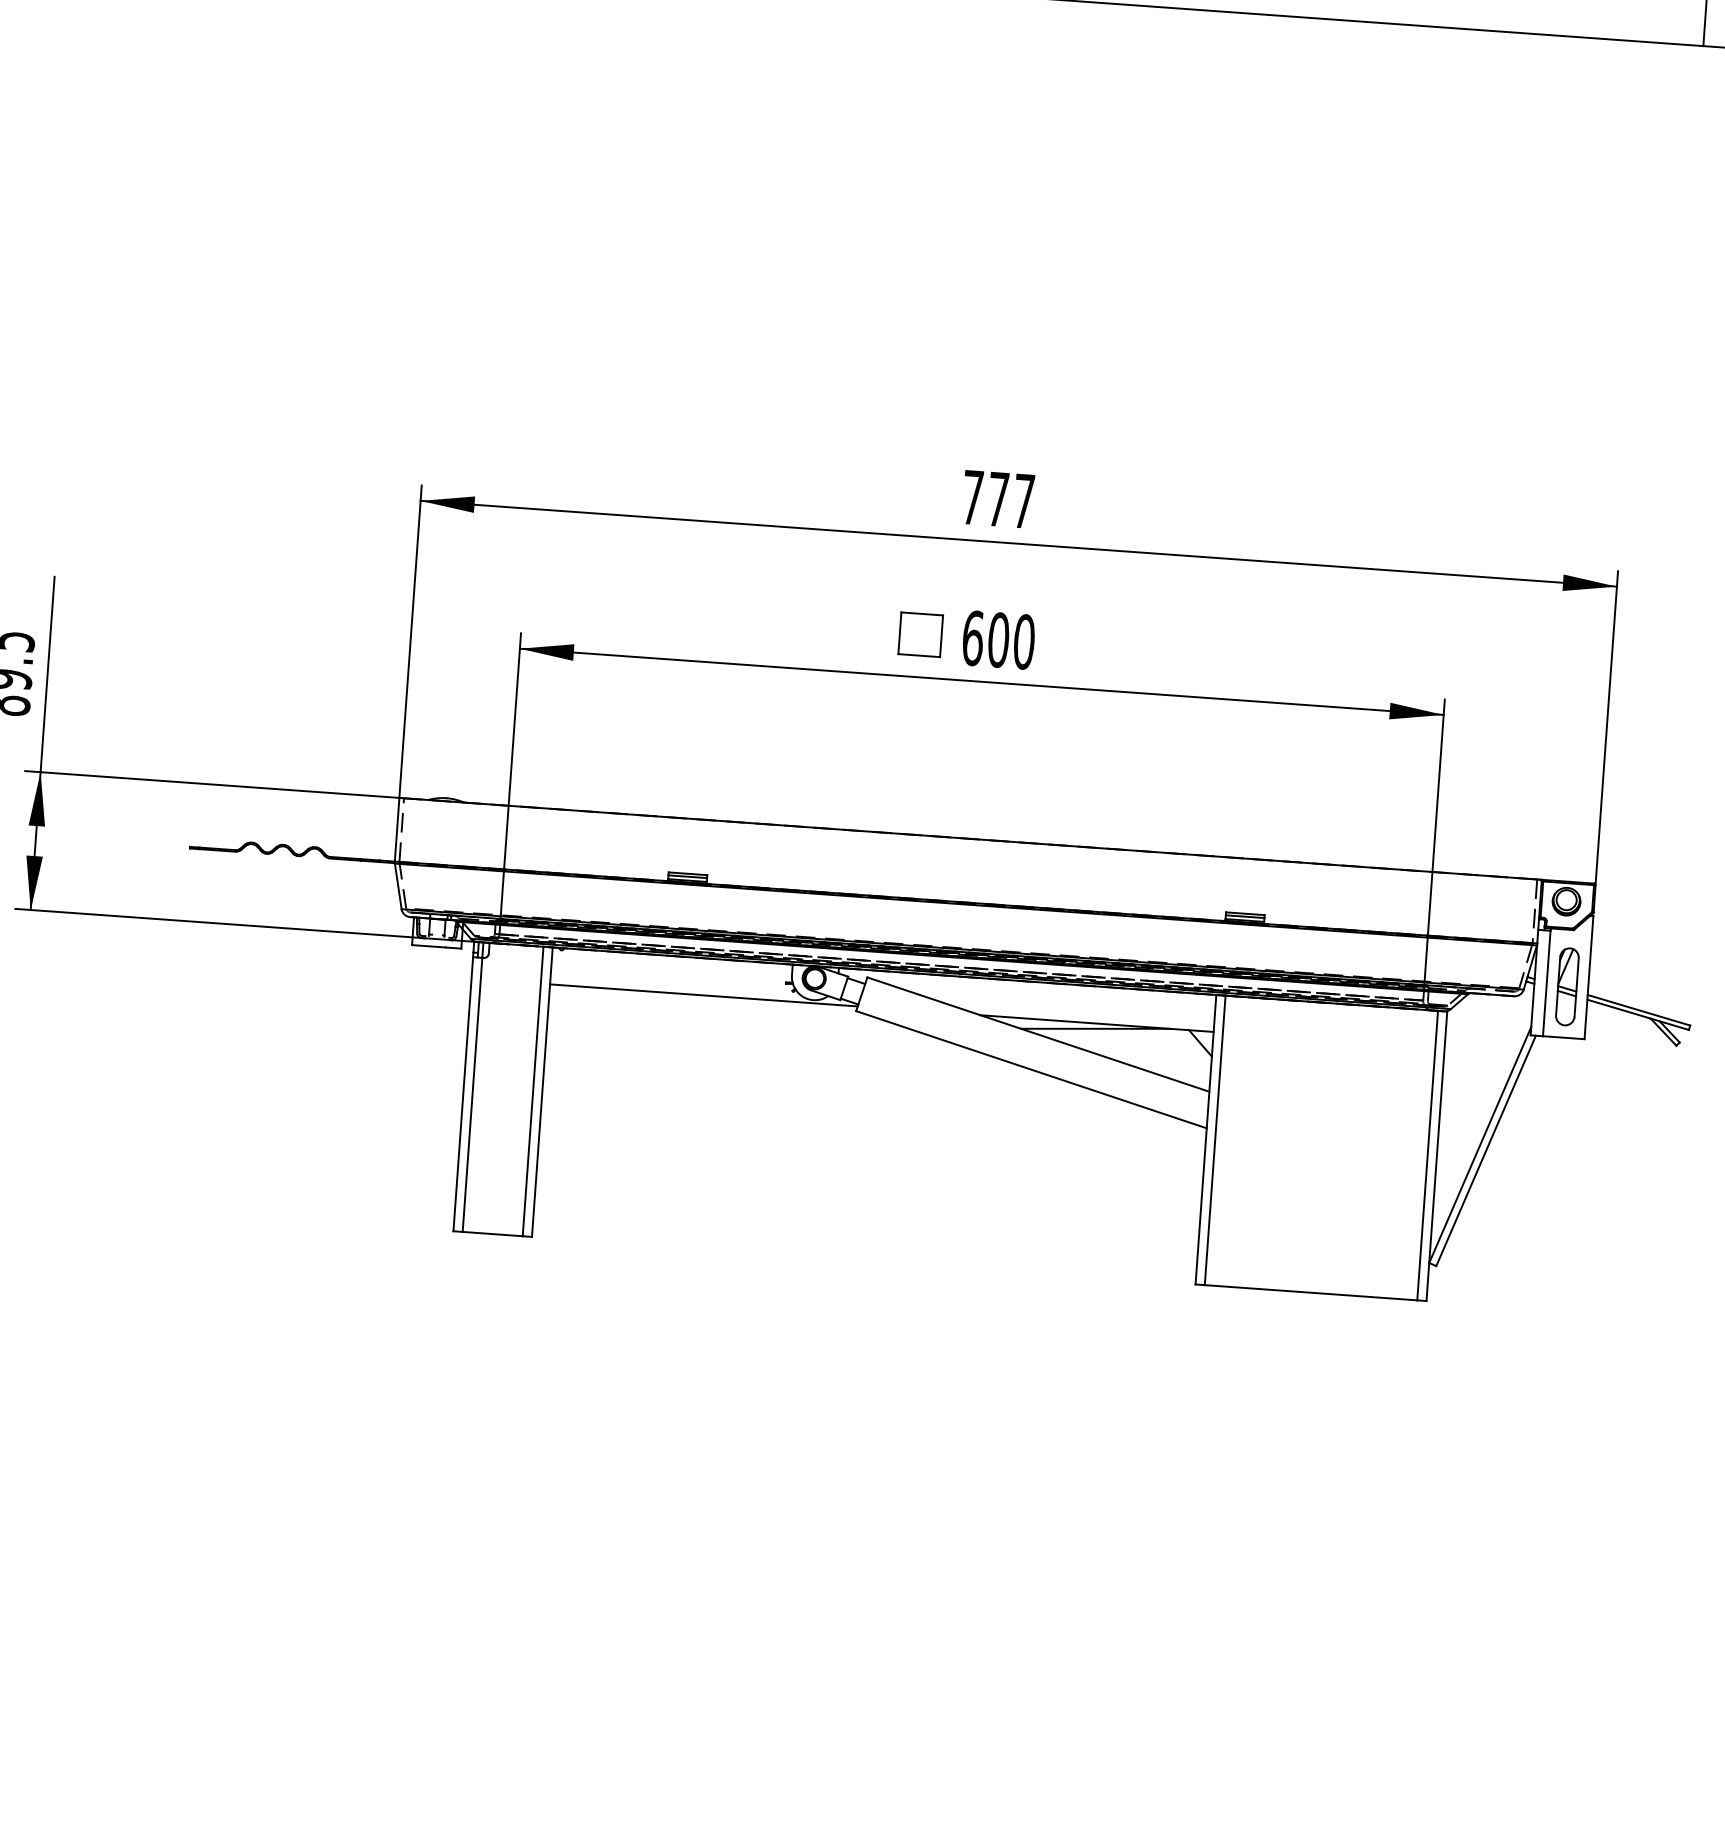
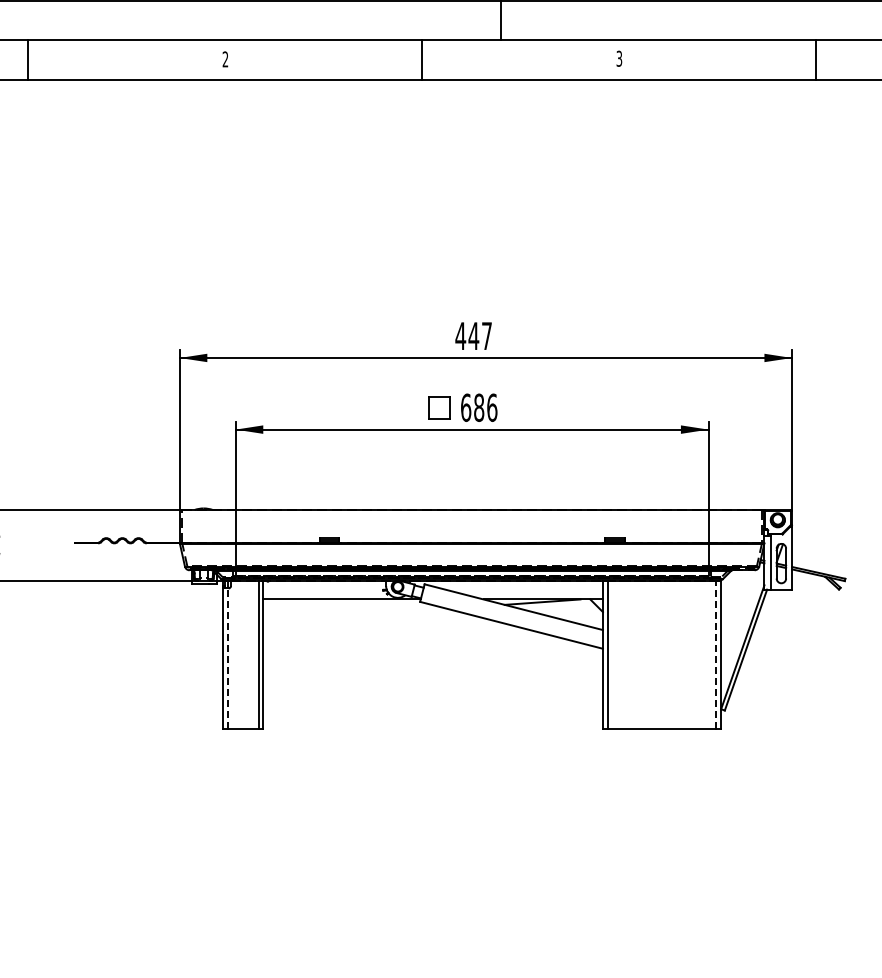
text: (986, 497) -> (467, 335), 777 -> 447
text: (1011, 640) -> (485, 407), 600 -> 686
line: (471, 1094) -> (227, 658), solid -> dashed
line: (1427, 1155) -> (716, 654), solid -> dashed

